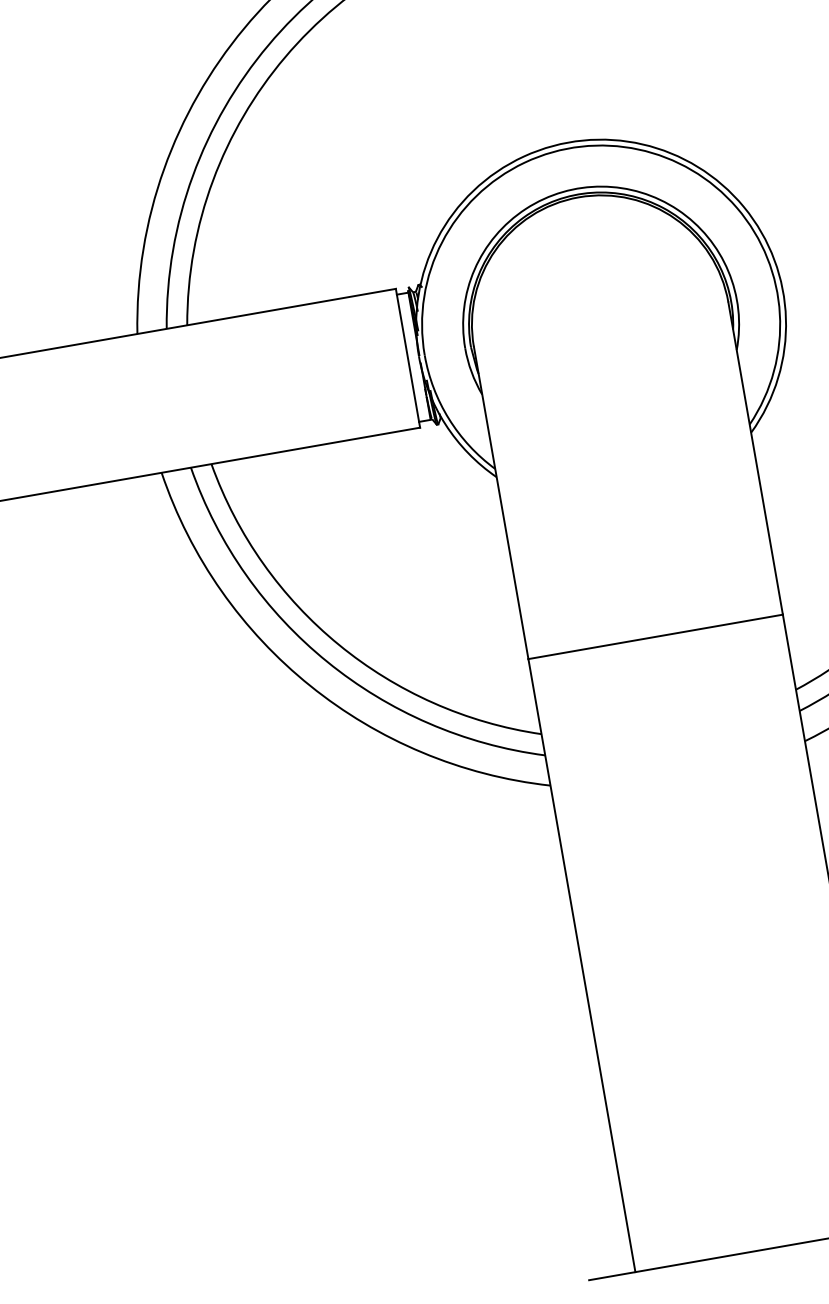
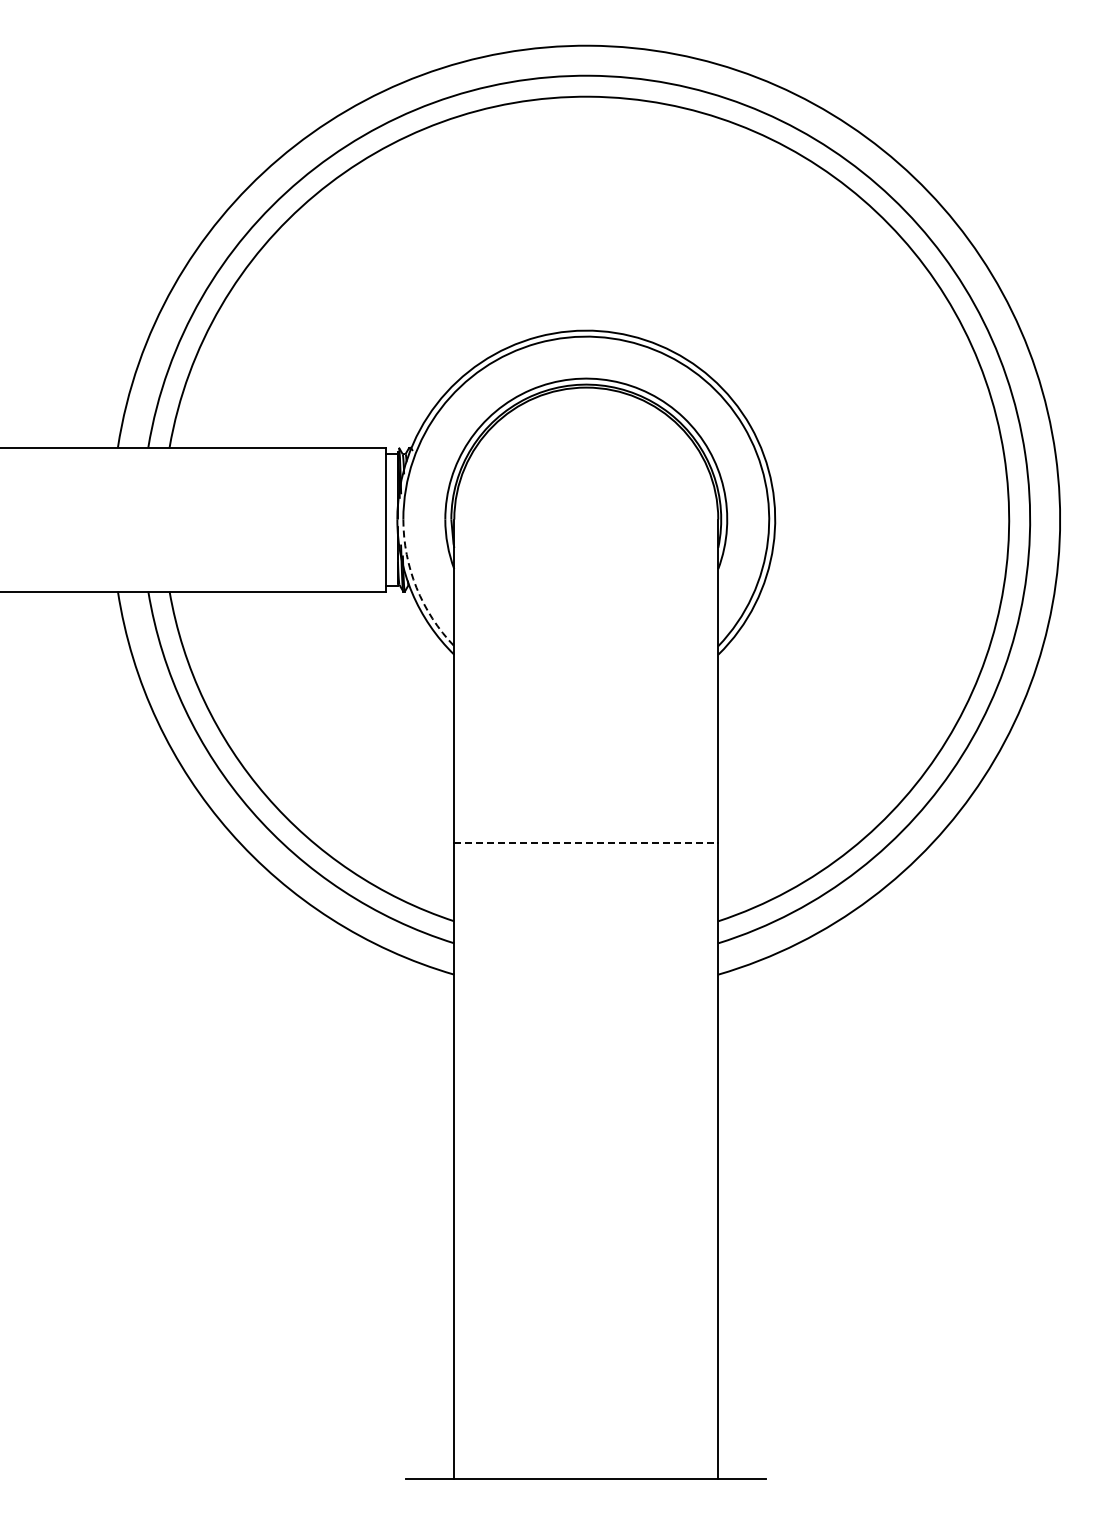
arc: (448, 418) -> (416, 587), solid -> dashed
line: (655, 636) -> (586, 843), solid -> dashed

